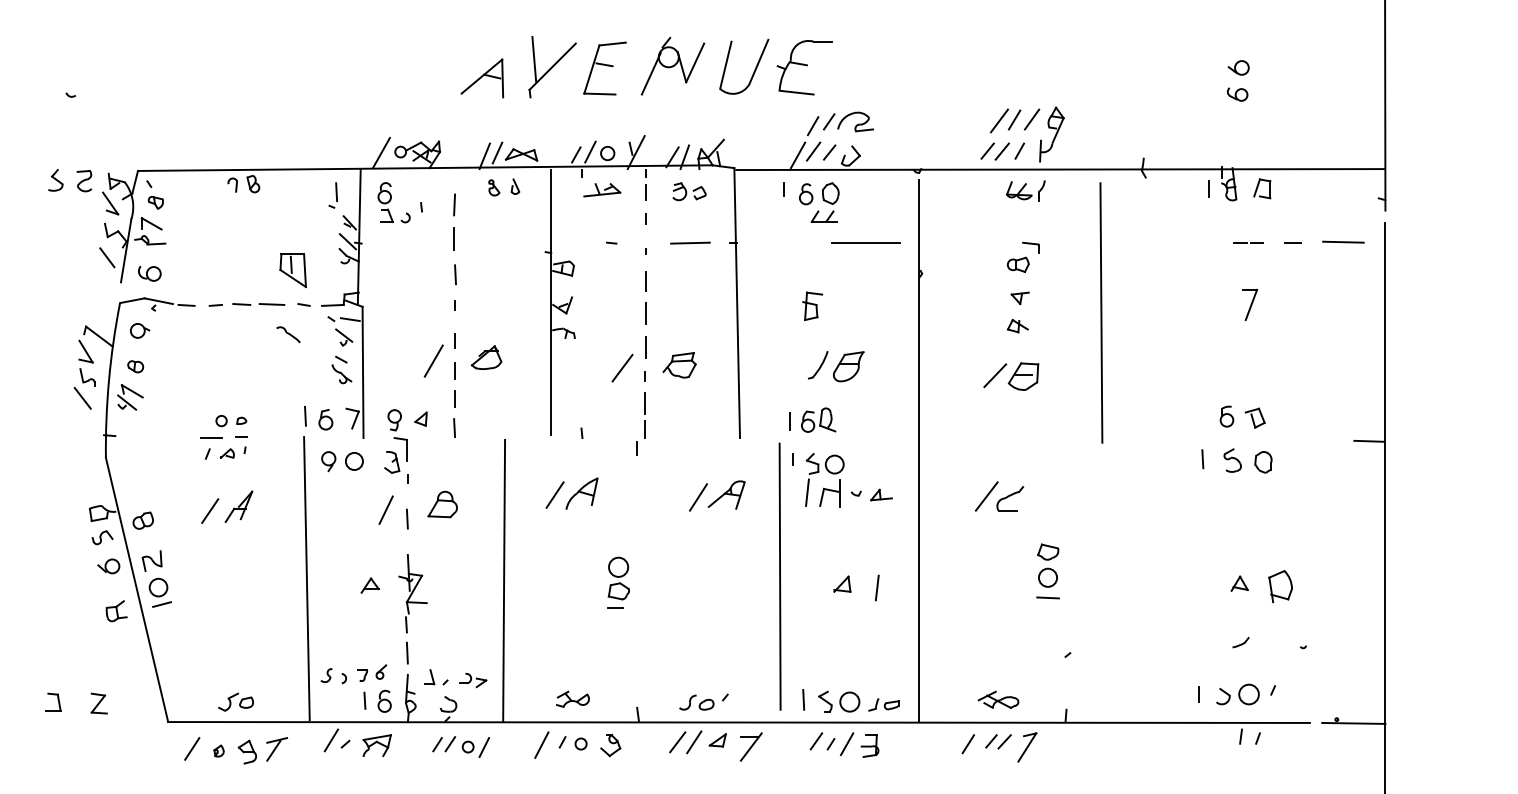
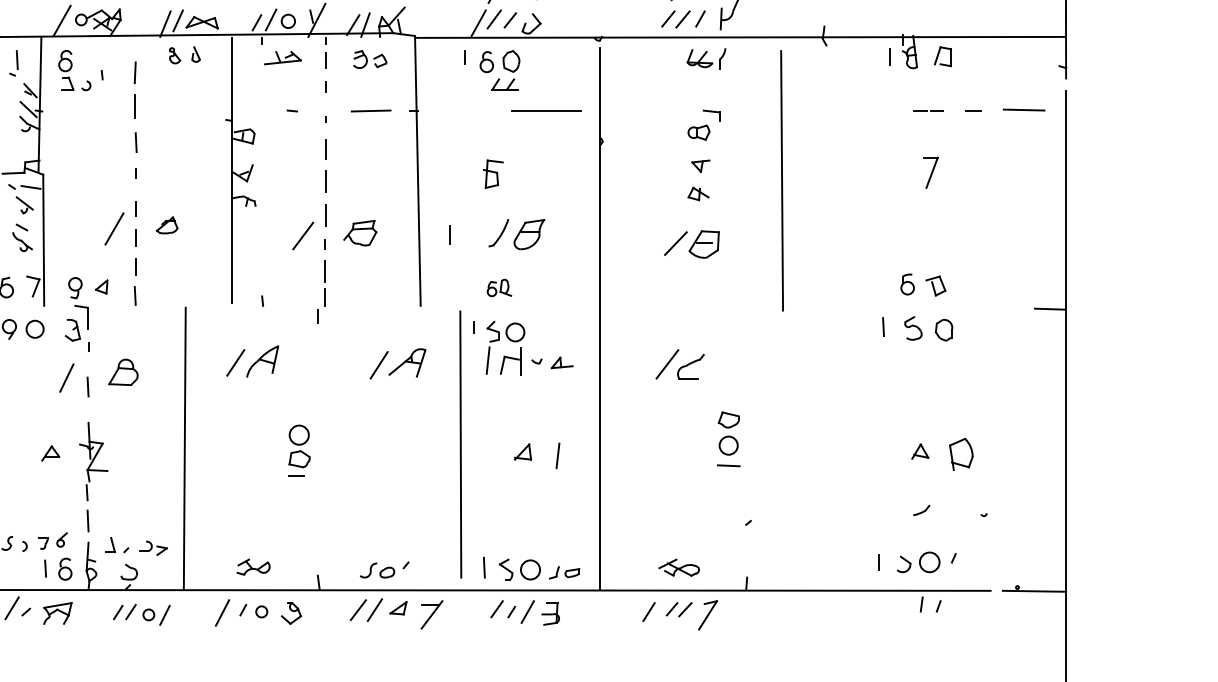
part: (486, 357) -> (167, 225), size x0.7
part: (818, 419) -> (499, 287), size x0.7
line: (789, 421) -> (449, 235), moved

